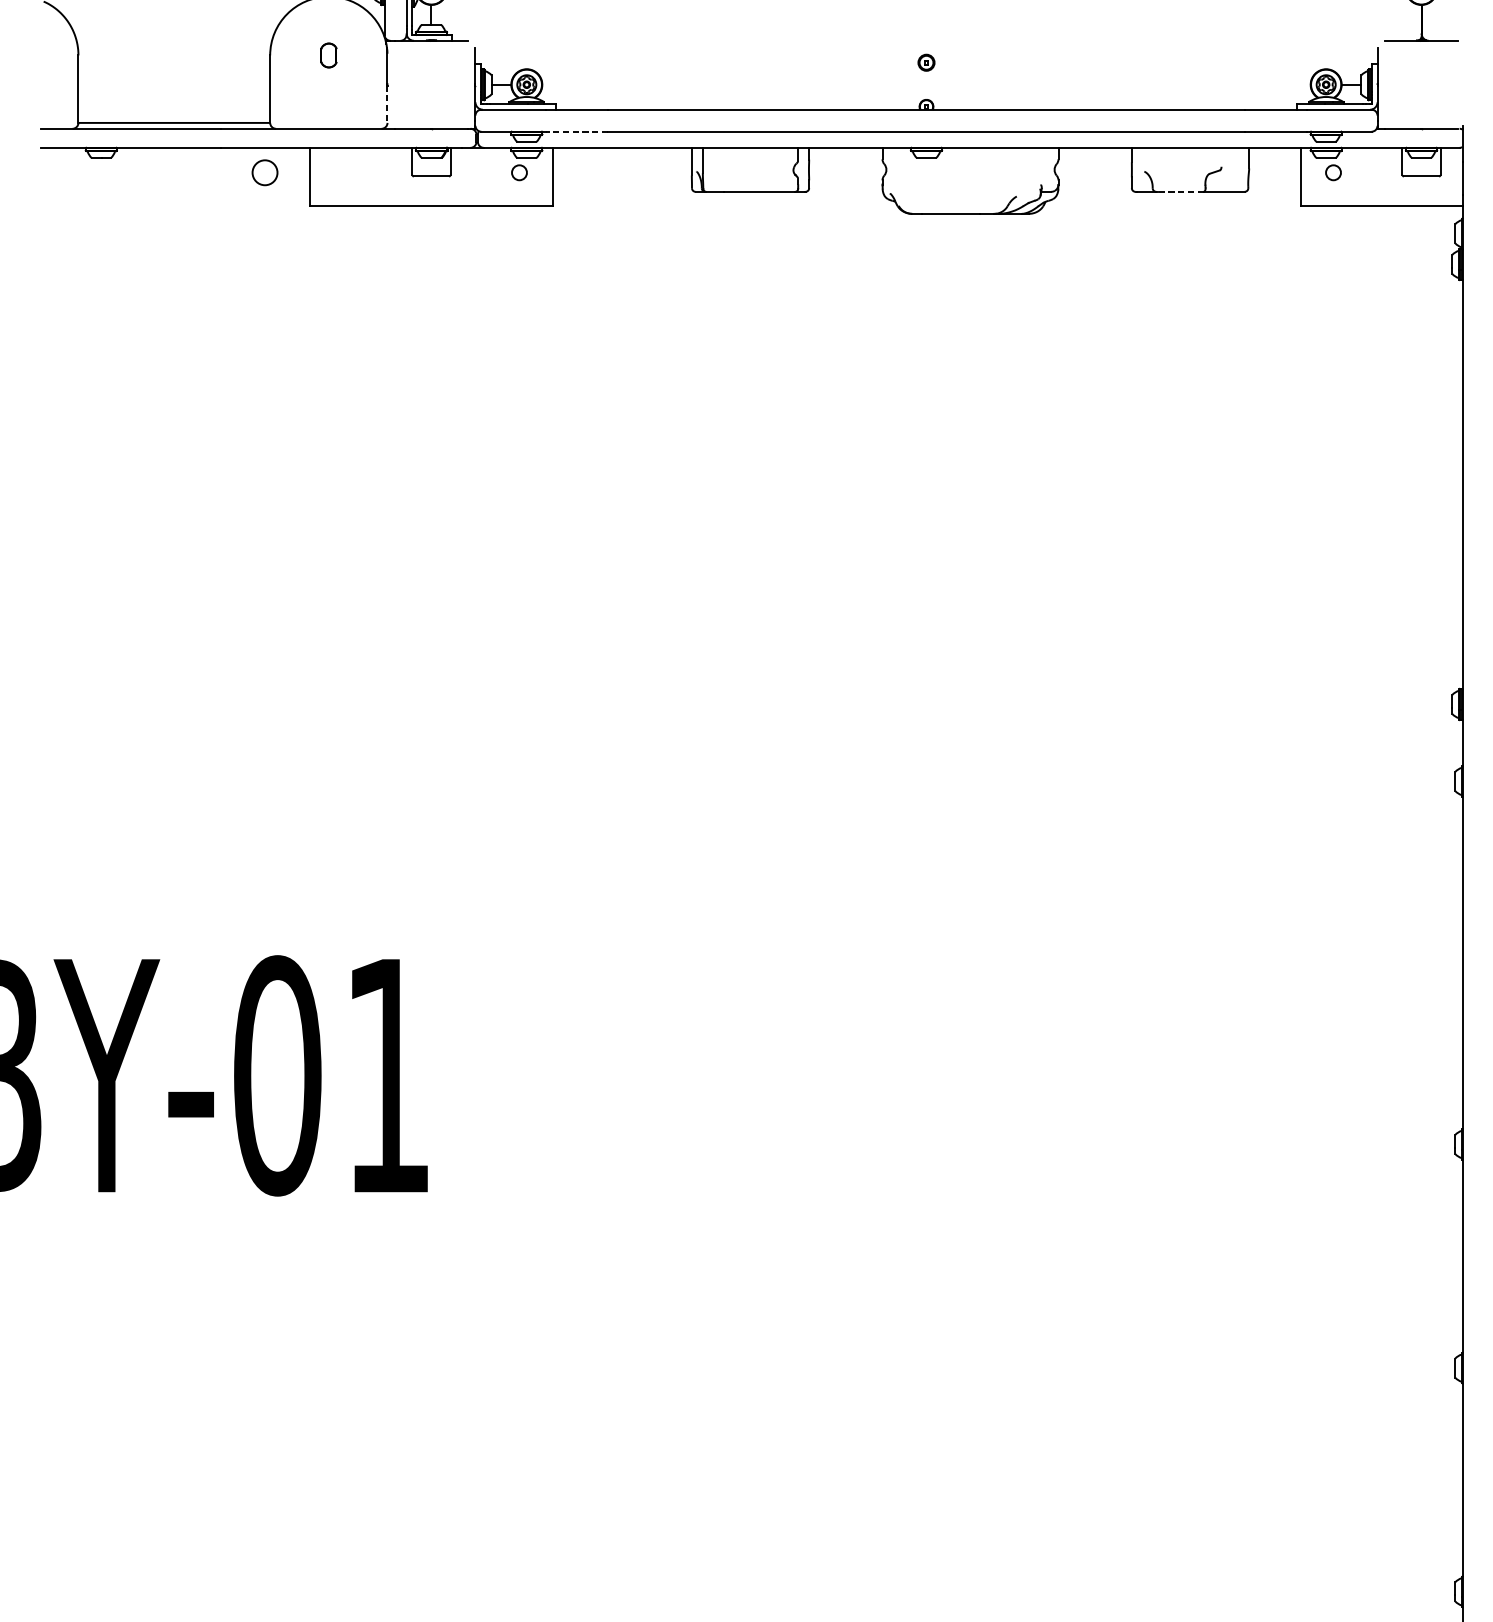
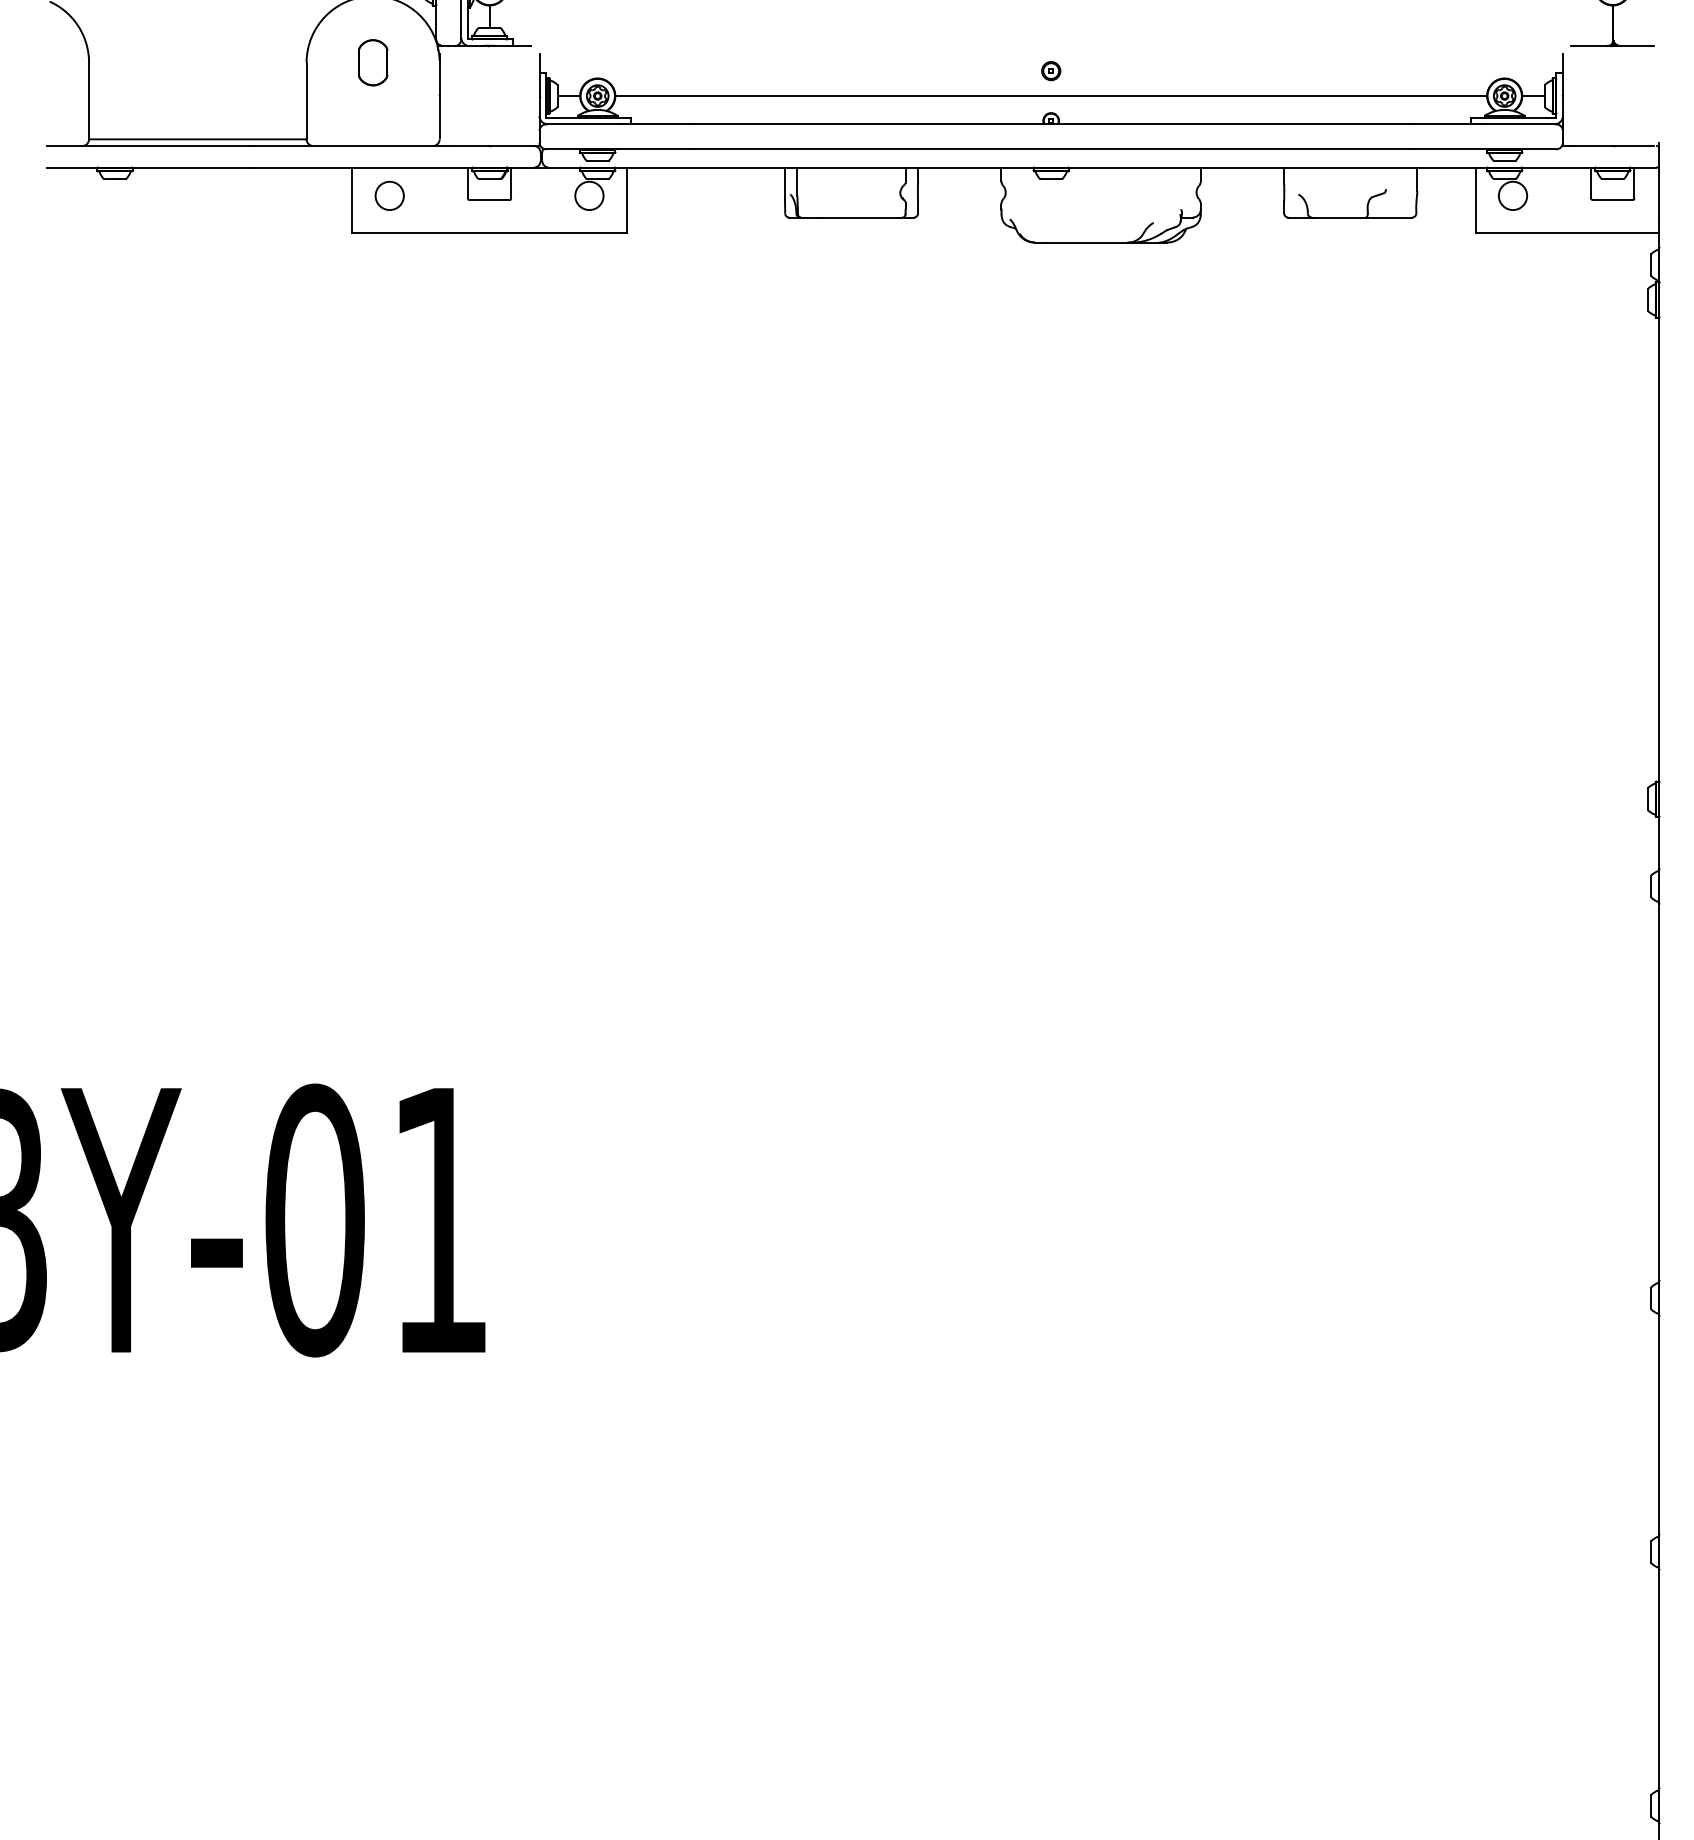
part: (329, 55) -> (373, 62), size x1.67
line: (926, 85) -> (1051, 96), added
line: (387, 103) -> (439, 117), dashed -> solid
line: (576, 131) -> (654, 149), dashed -> solid
circle: (264, 172) -> (389, 195), moved
circle: (519, 172) -> (589, 195), size x1.67
circle: (1333, 172) -> (1512, 195), size x1.67
line: (1180, 191) -> (1339, 217), dashed -> solid

